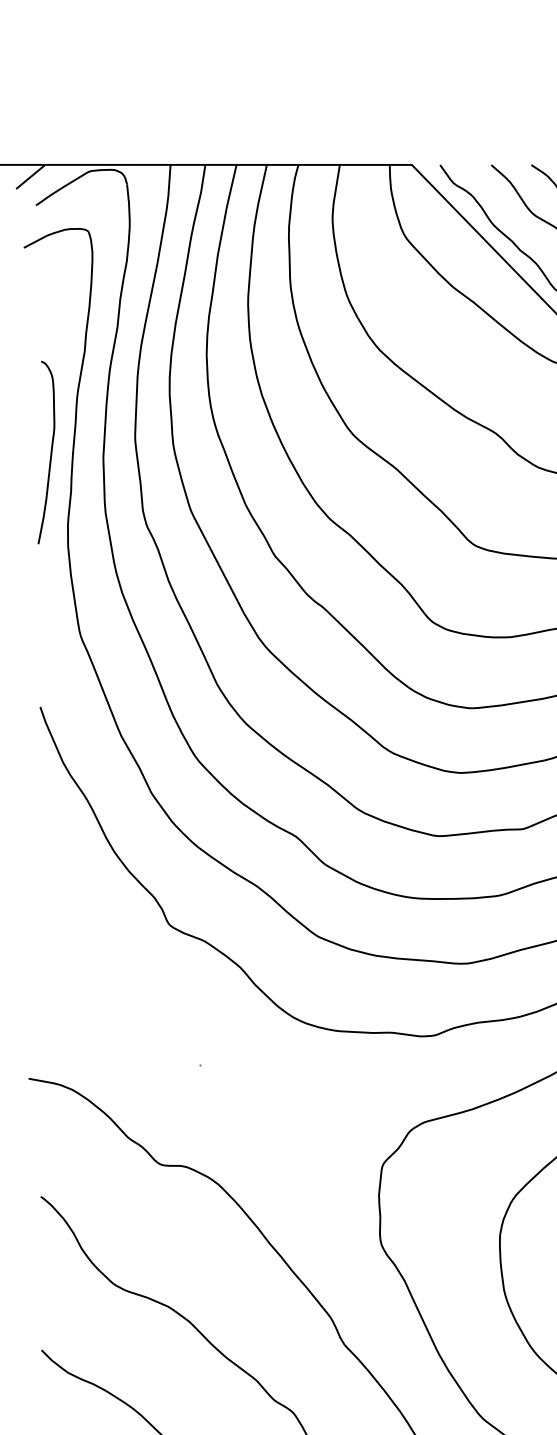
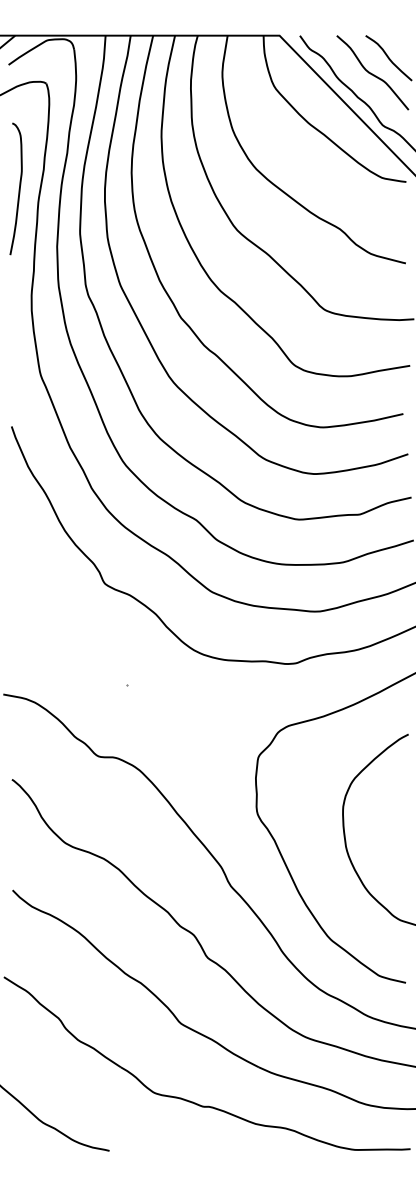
curve: (49, 453) -> (18, 189), moved

